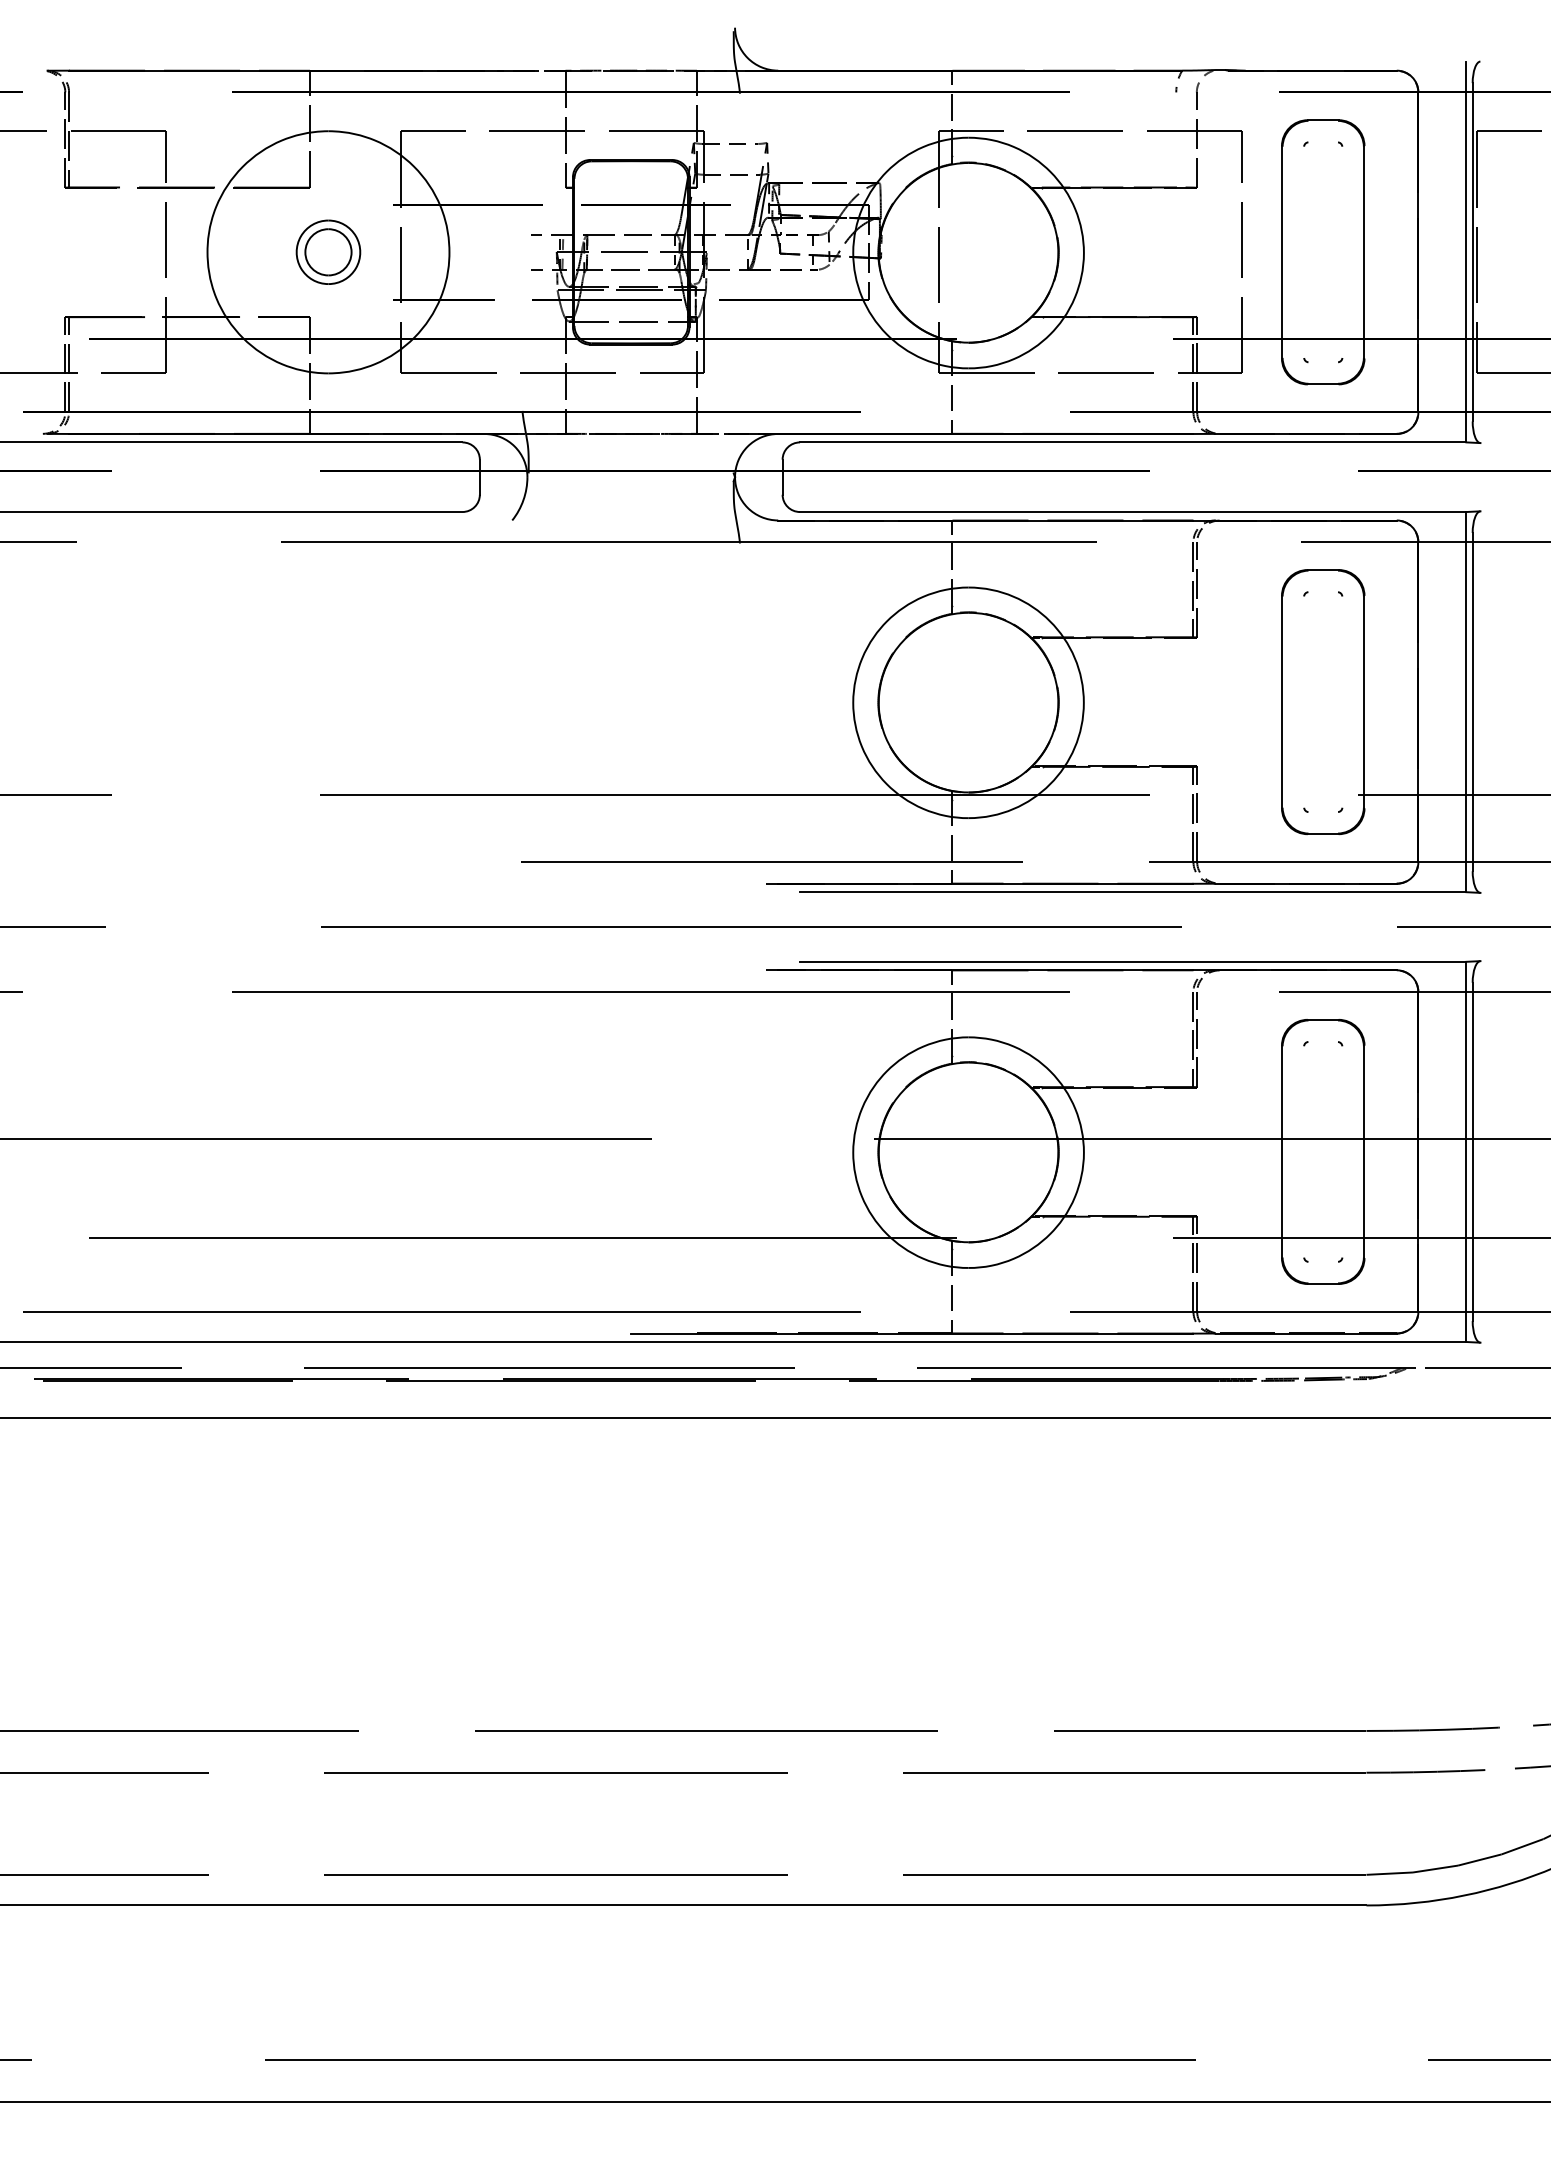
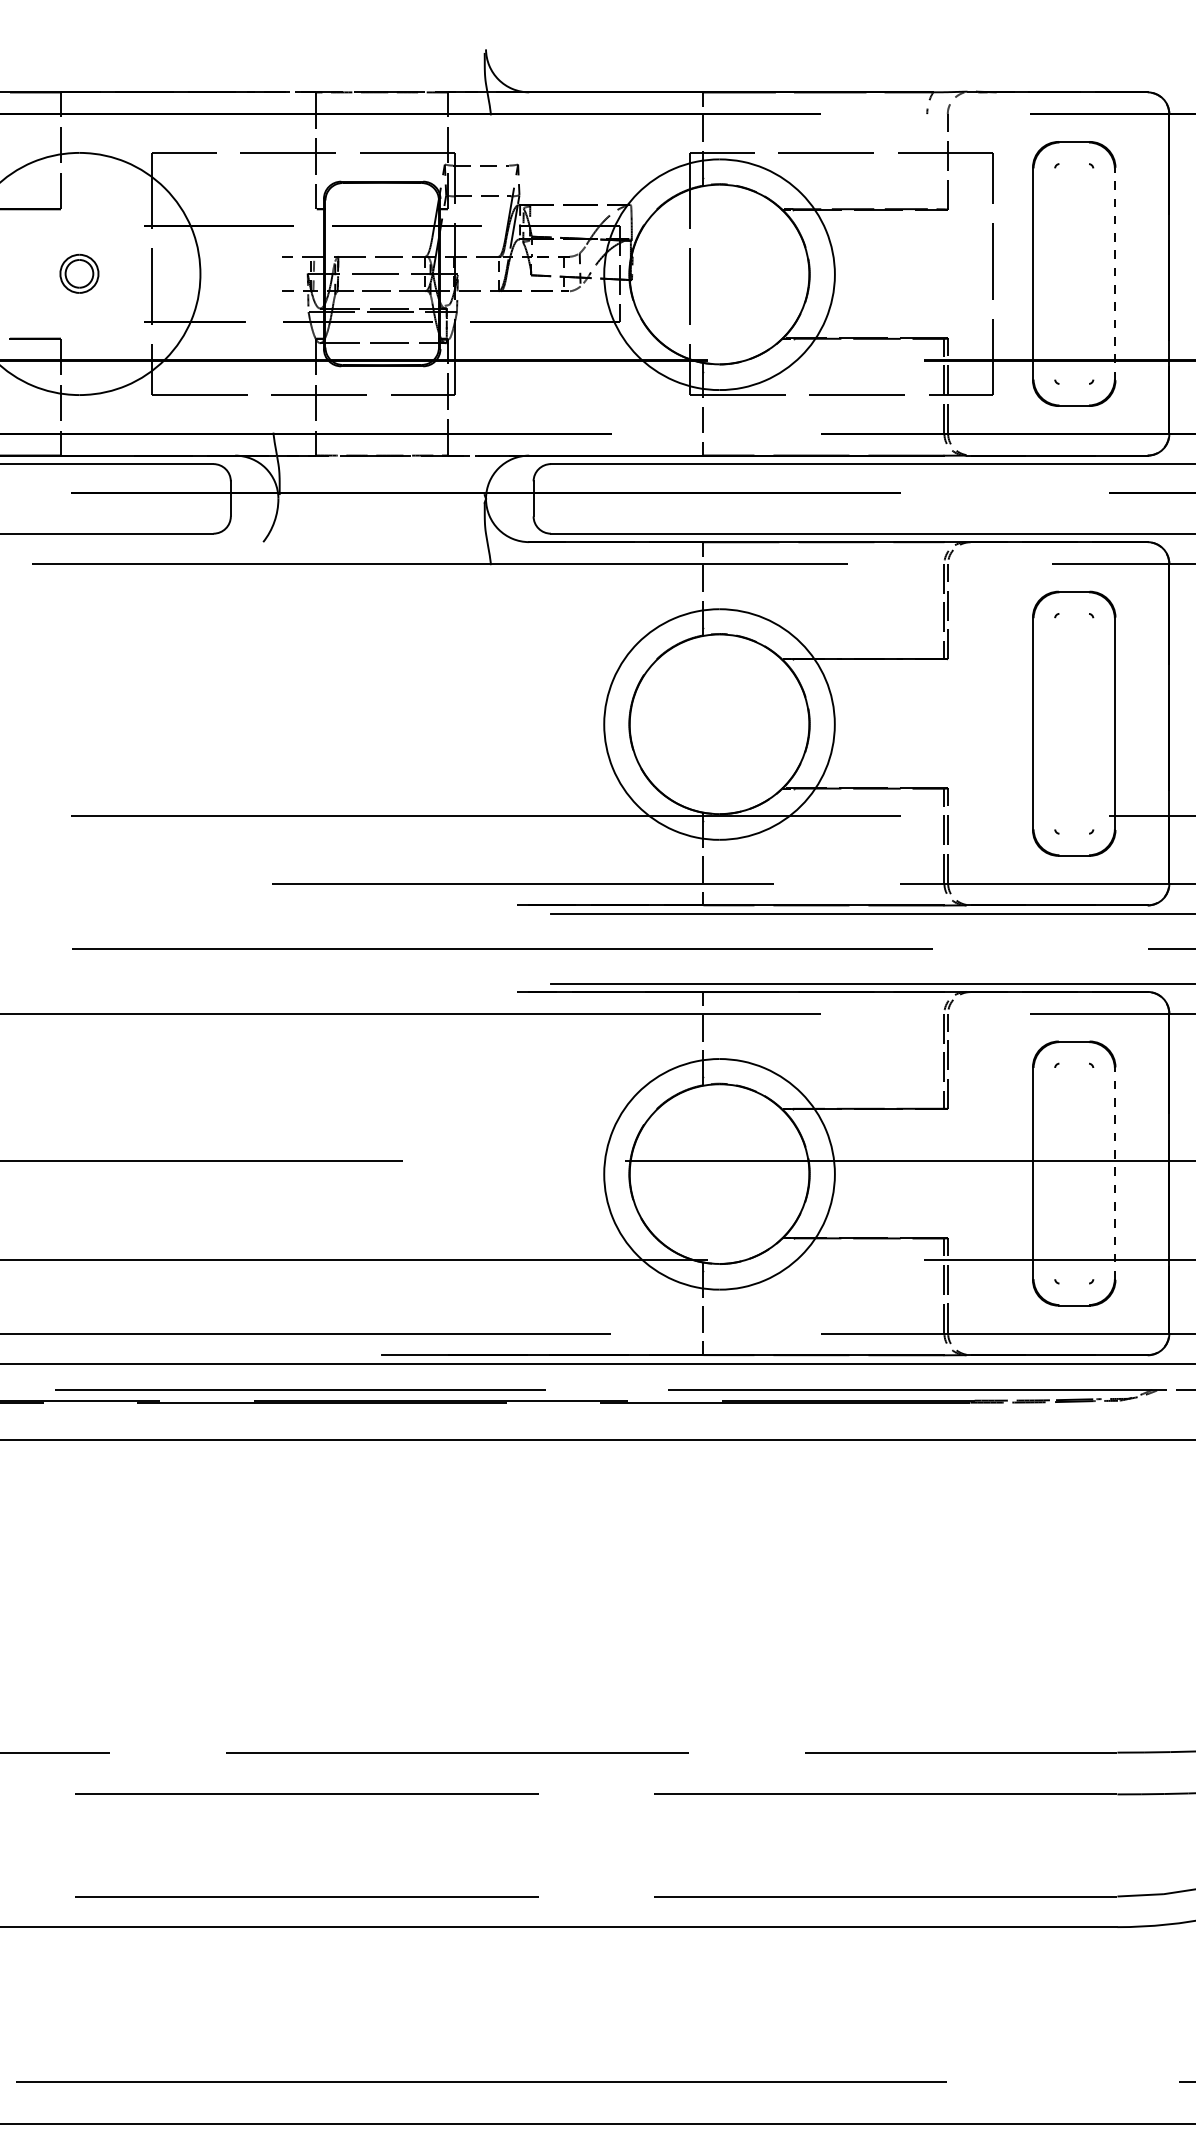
part: (328, 251) -> (79, 273), size x0.6
line: (1364, 251) -> (1115, 273), solid -> dashed
line: (1364, 1151) -> (1115, 1173), solid -> dashed

